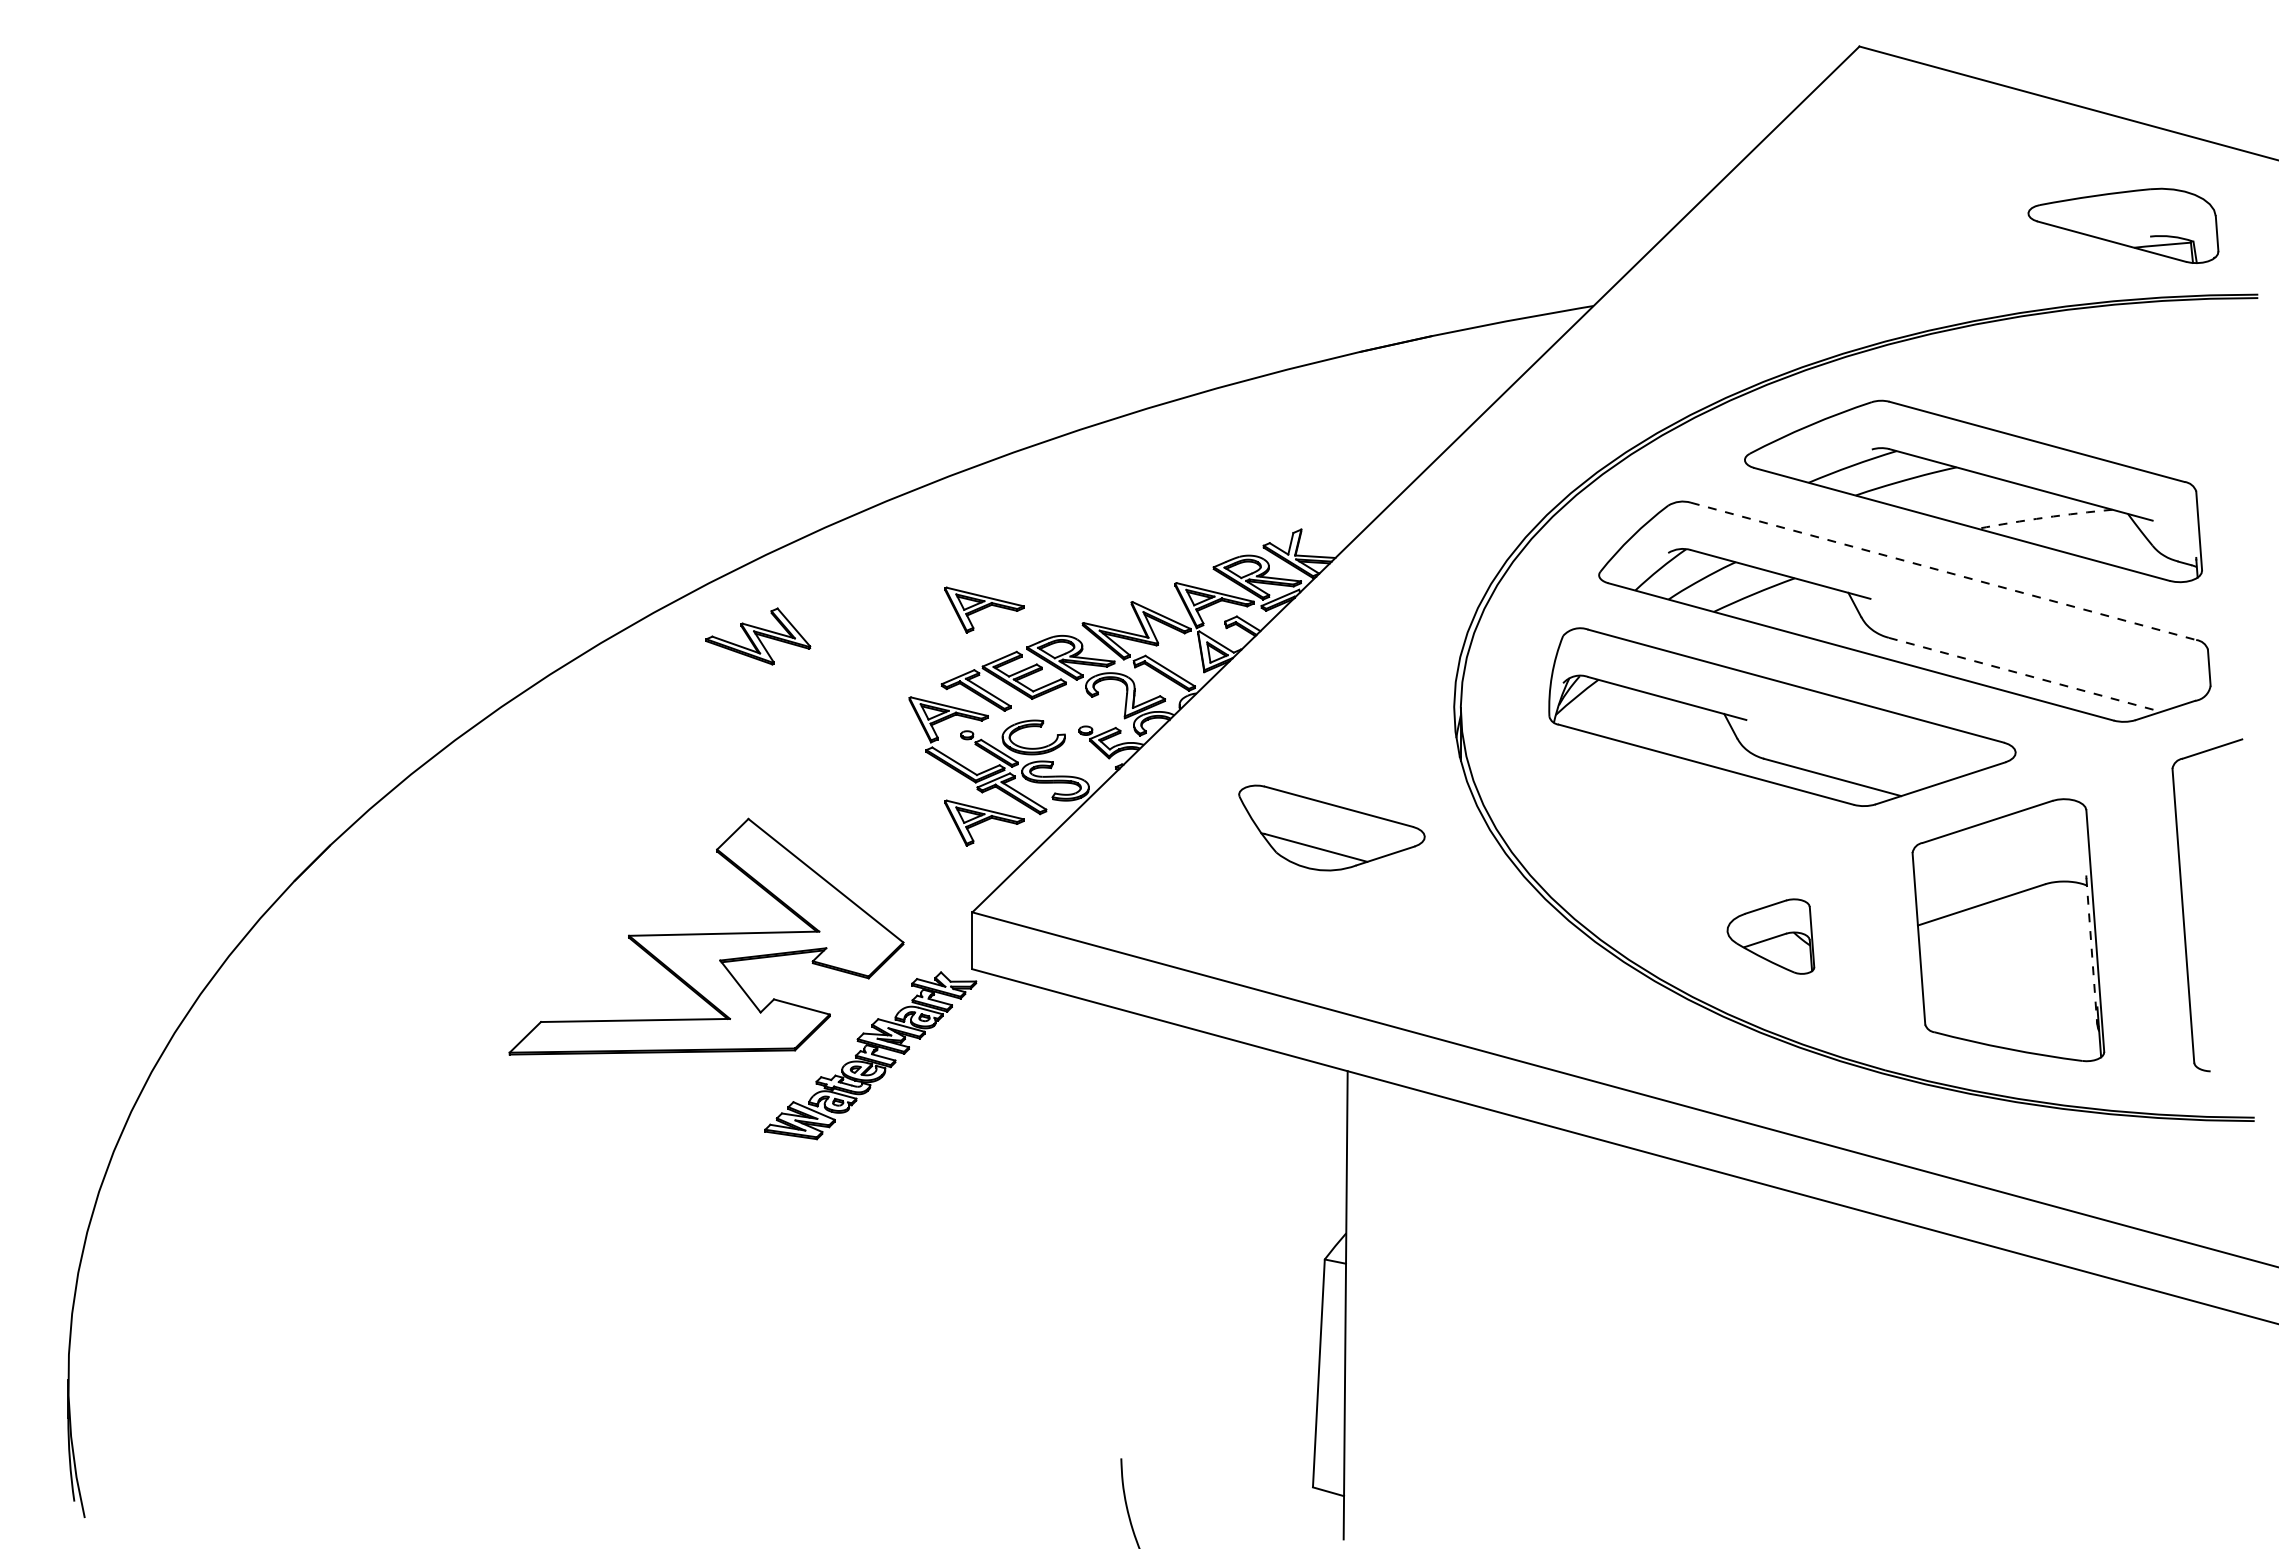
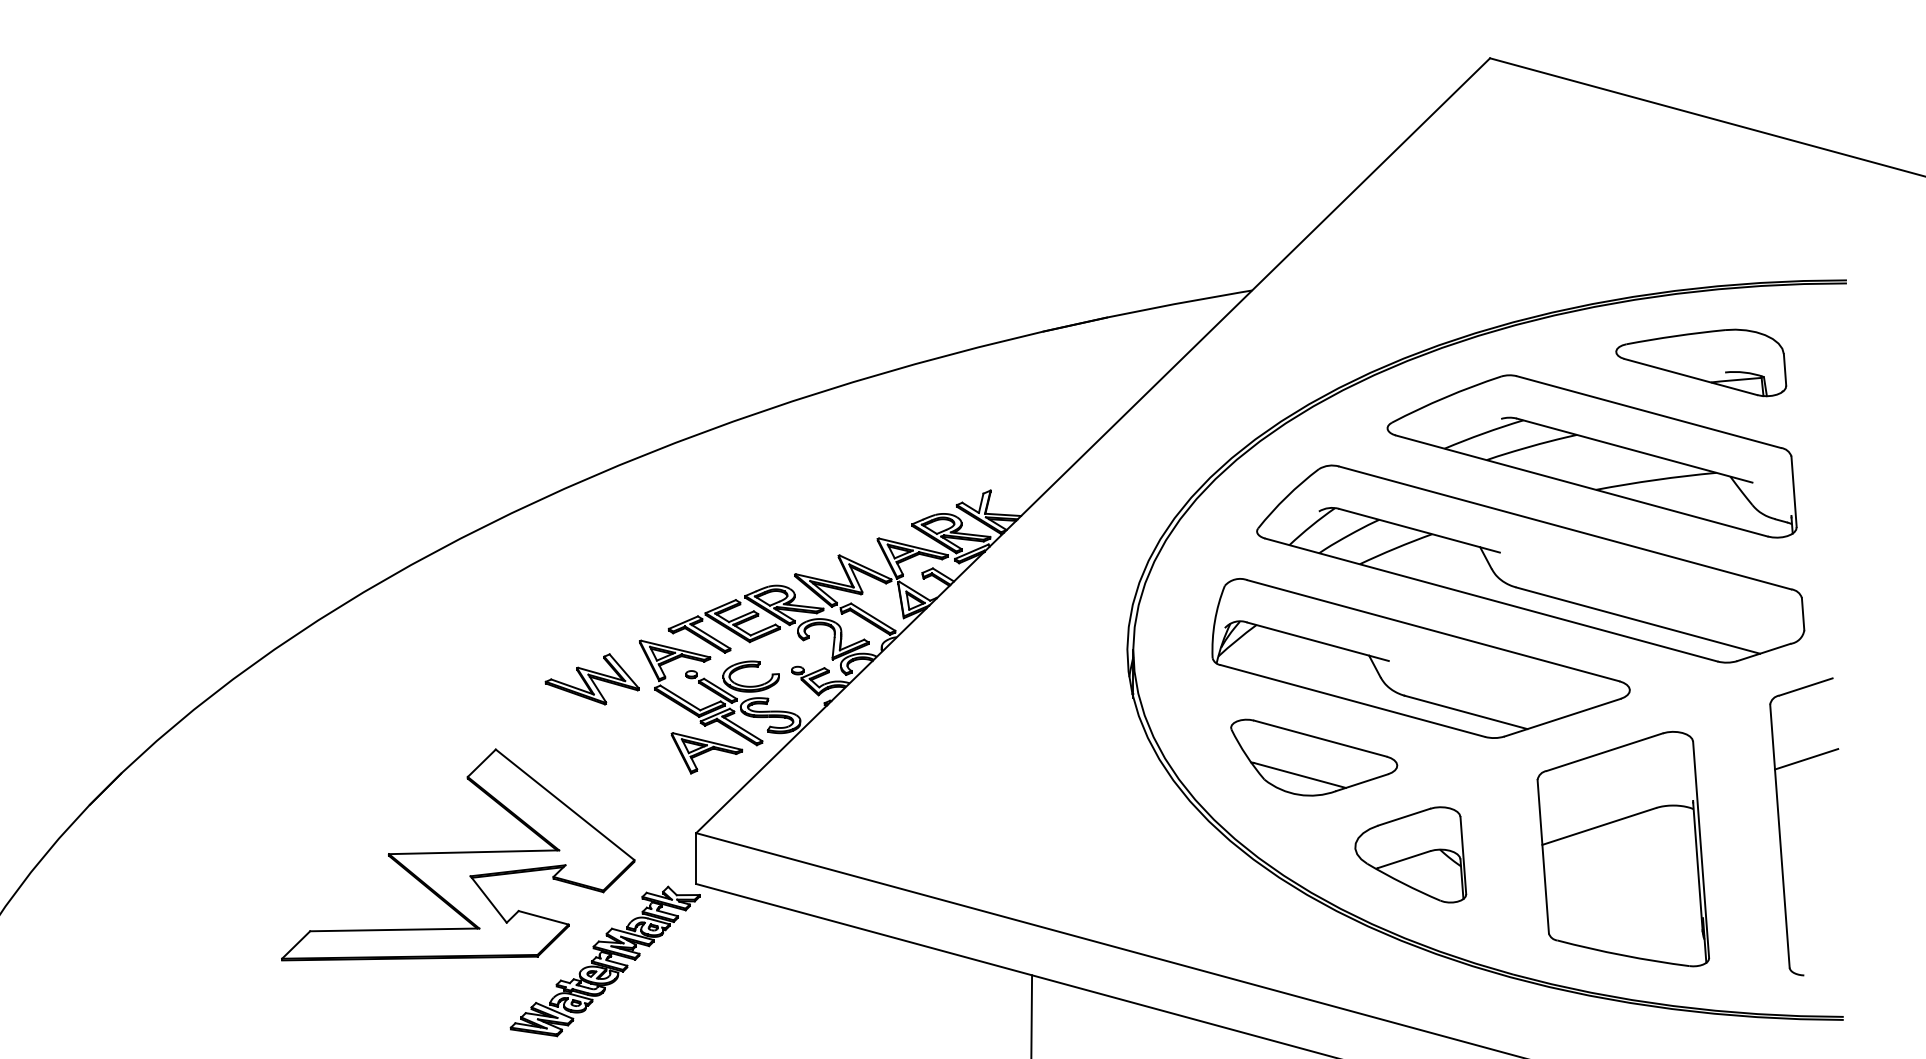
part: (2123, 225) -> (1701, 362), moved
arc: (2045, 517) -> (1656, 479), dashed -> solid
line: (1943, 571) -> (1565, 528), dashed -> solid
part: (984, 609) -> (707, 562), removed
part: (758, 636) -> (592, 679), moved
line: (2025, 675) -> (1638, 621), dashed -> solid
part: (1331, 827) -> (1313, 757), moved
line: (2212, 829) -> (1805, 758), added
part: (1770, 936) -> (1410, 854), size x1.43
line: (2091, 950) -> (1697, 867), dashed -> solid

